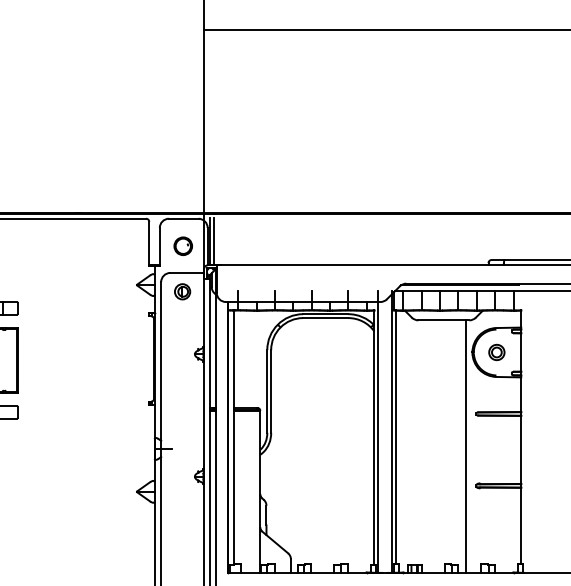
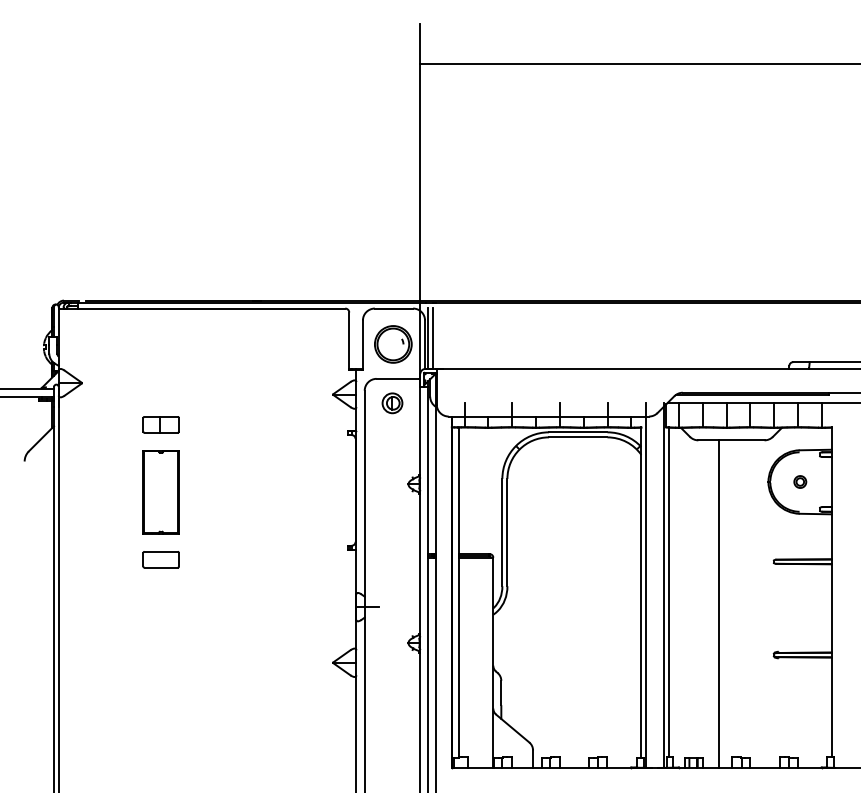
part: (183, 245) -> (393, 343), size x1.6
part: (497, 352) -> (800, 481), size x0.6
line: (466, 446) -> (718, 603), moved

